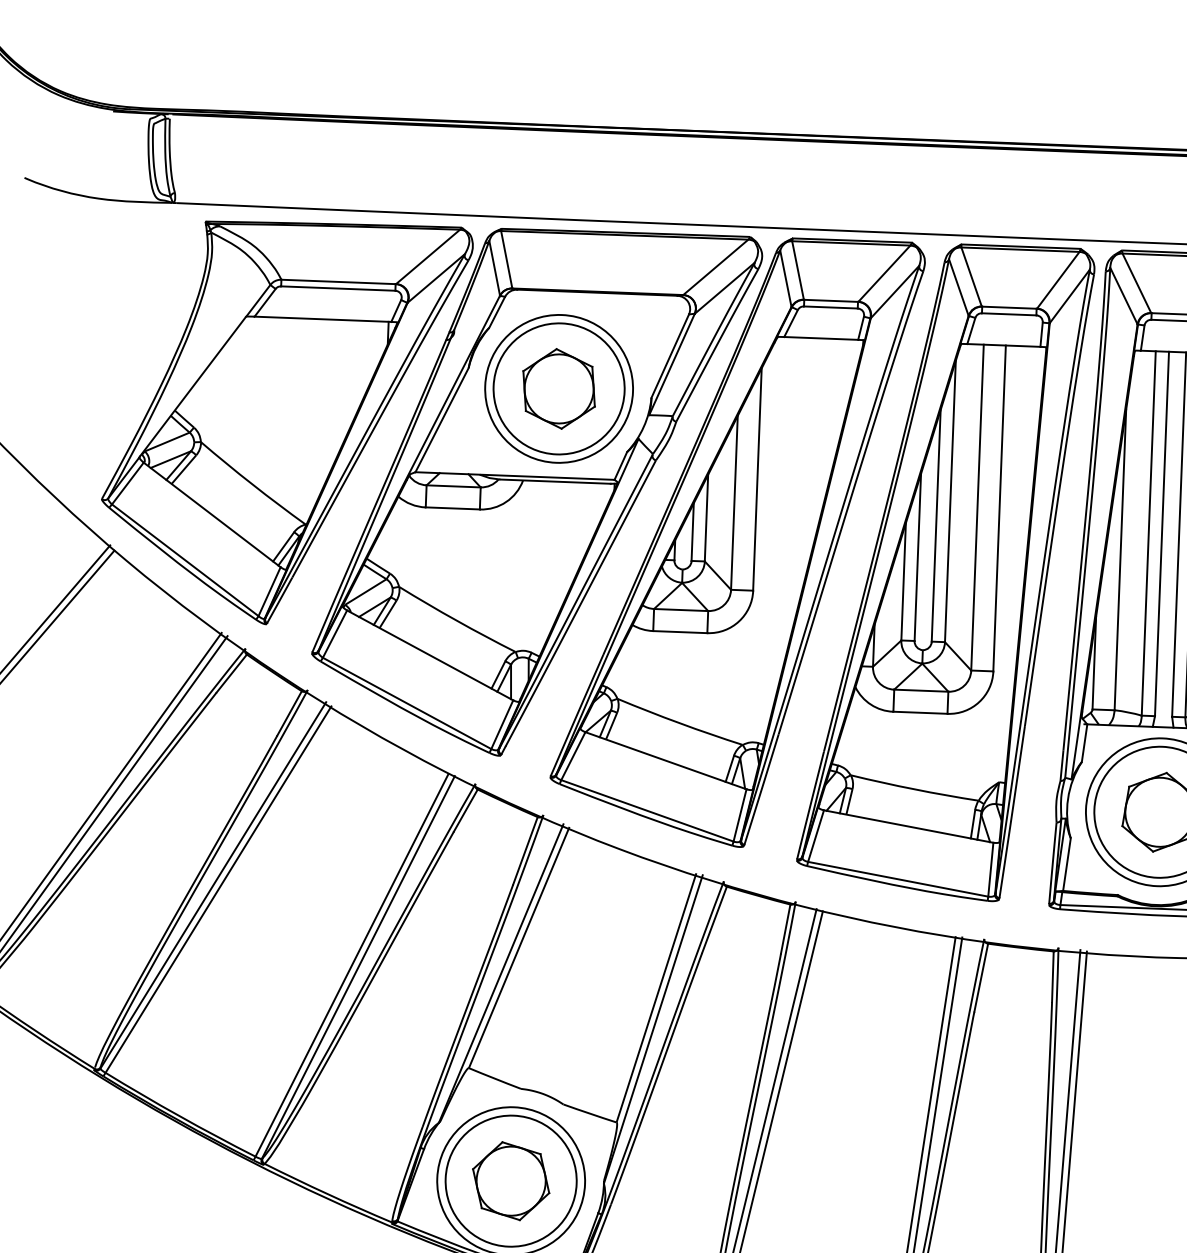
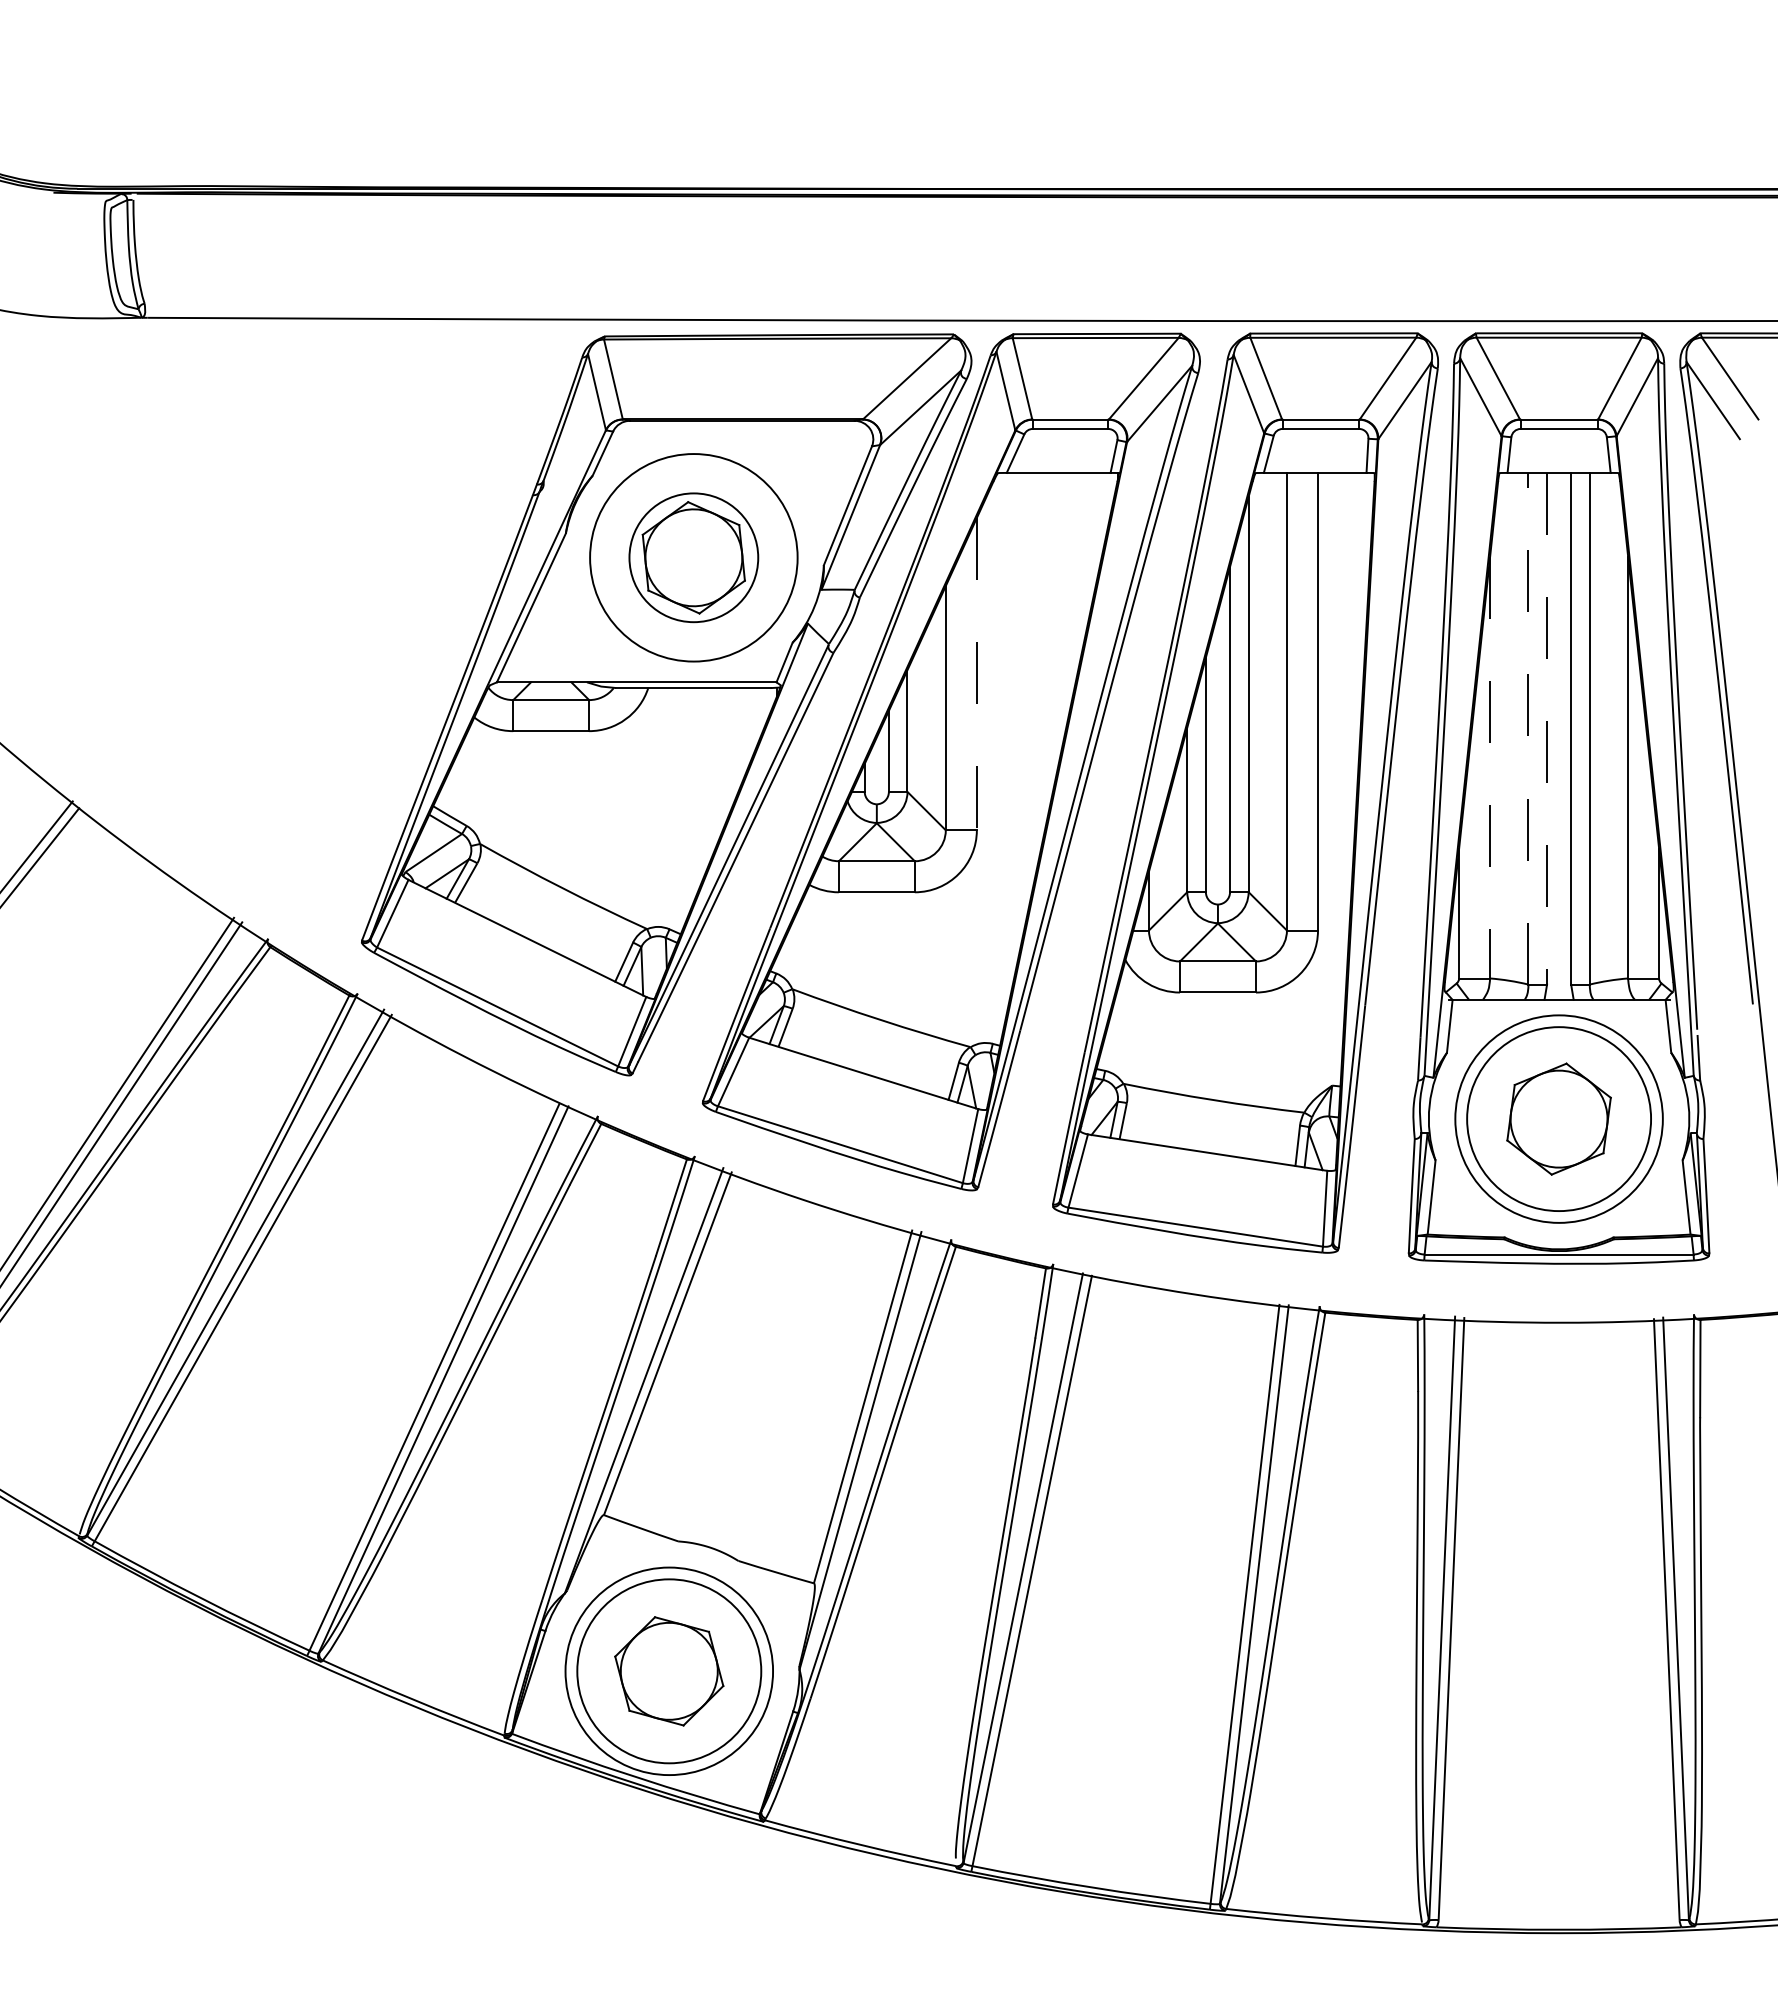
circle: (558, 388) -> (693, 557), size x0.7
part: (285, 423) -> (311, 620), removed
line: (757, 479) -> (976, 674), solid -> dashed
line: (1148, 533) -> (1528, 728), solid -> dashed
line: (1162, 533) -> (1547, 728), solid -> dashed
line: (1120, 560) -> (1490, 767), solid -> dashed

